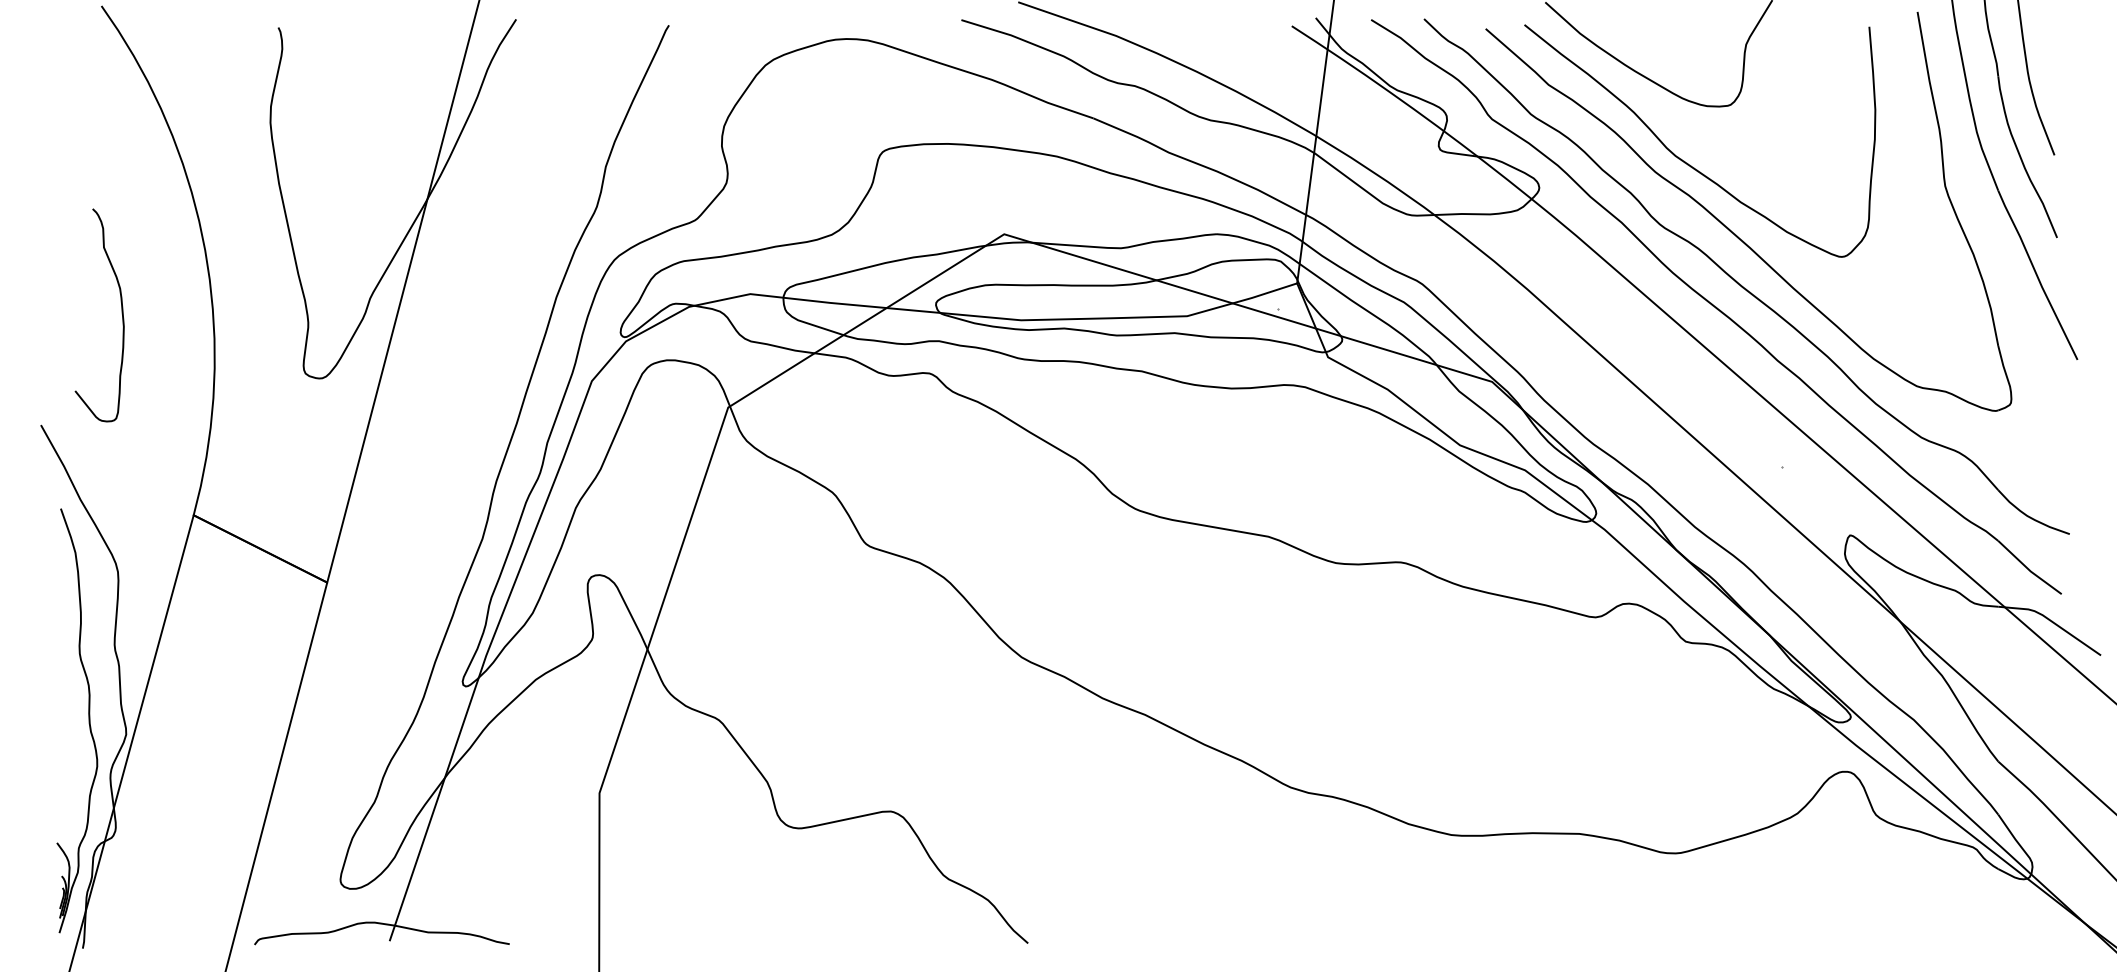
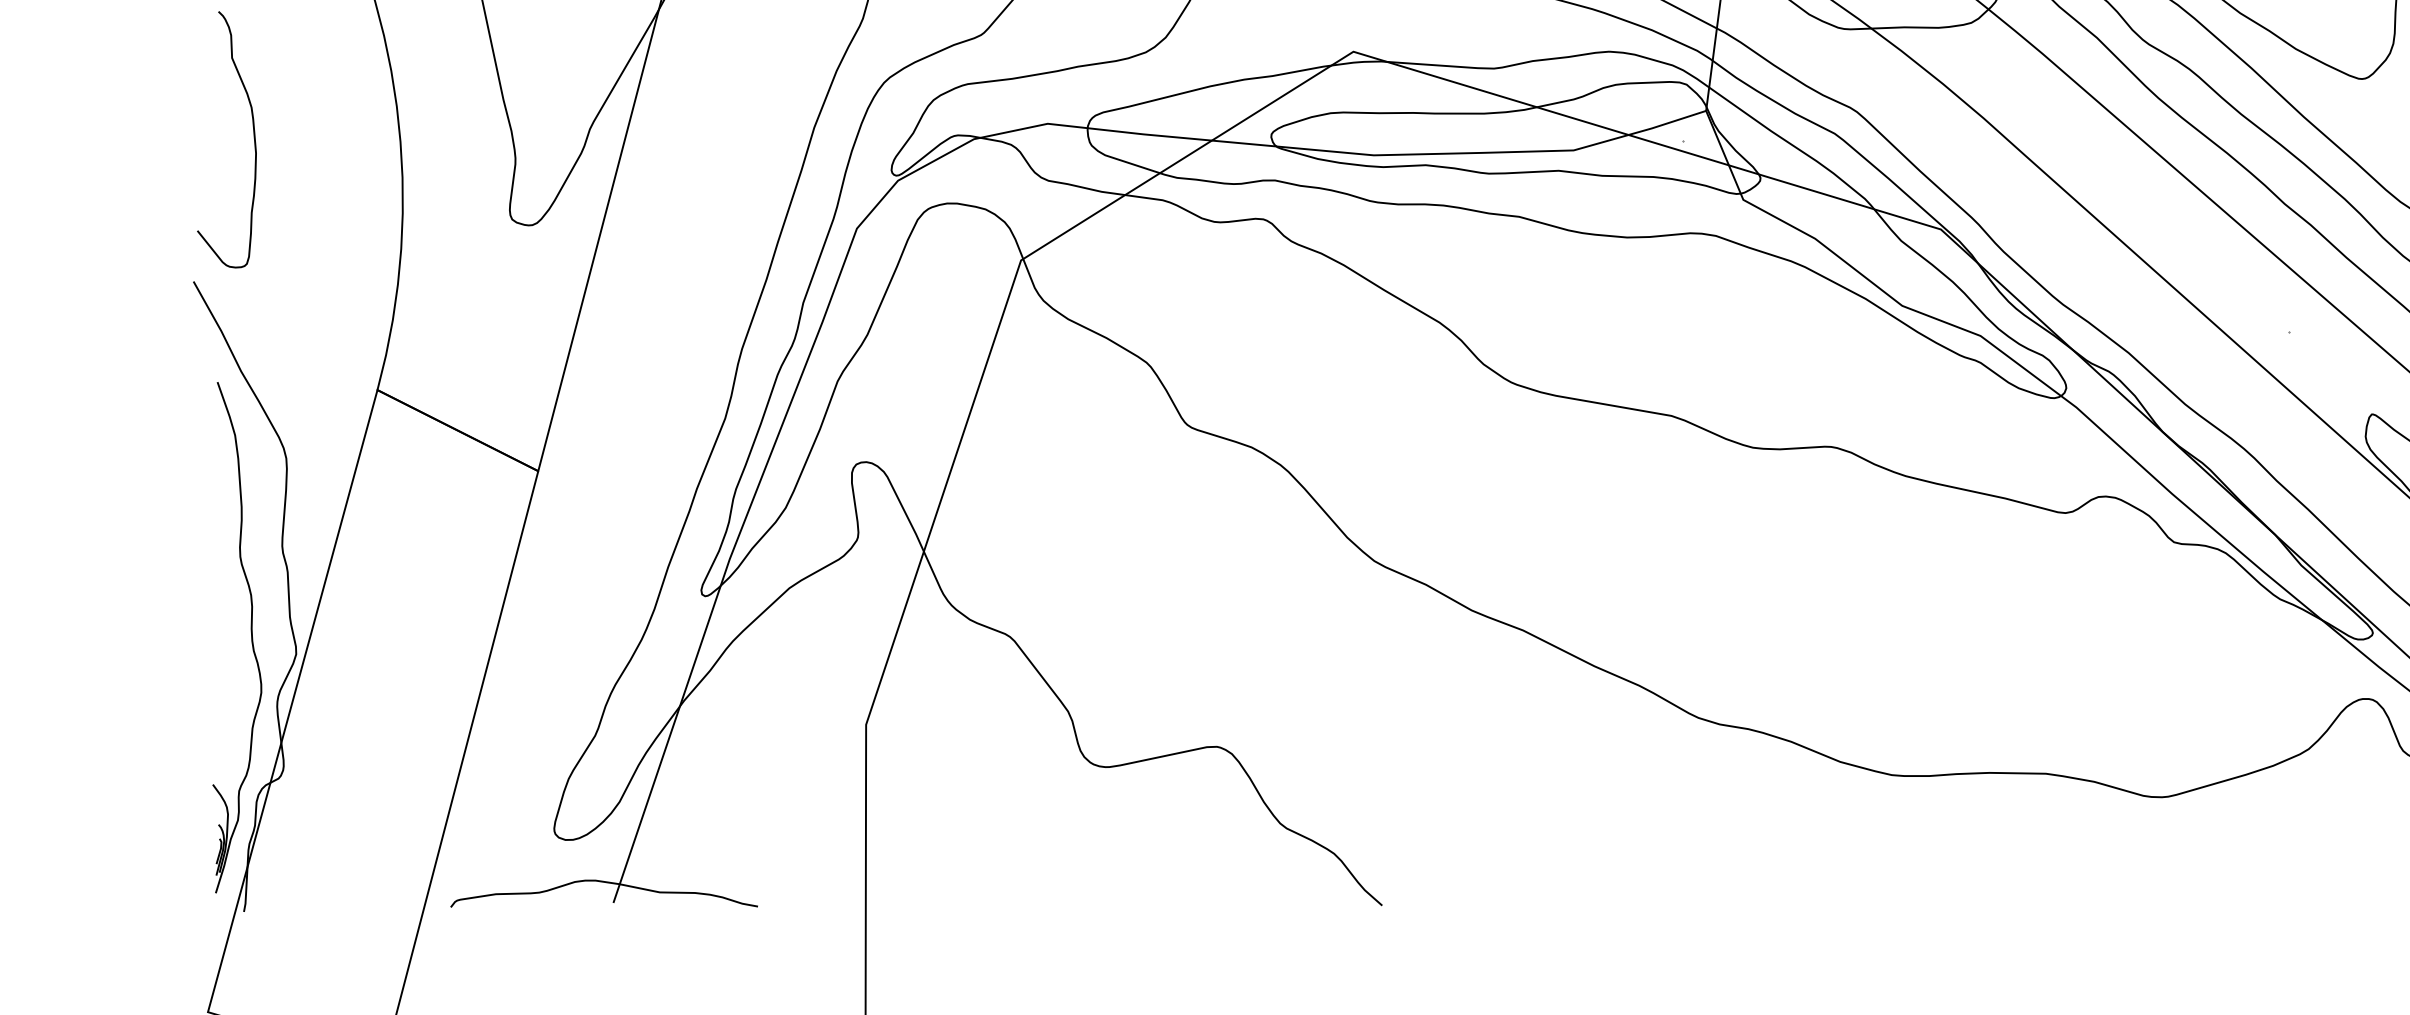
curve: (121, 313) -> (253, 137), moved

